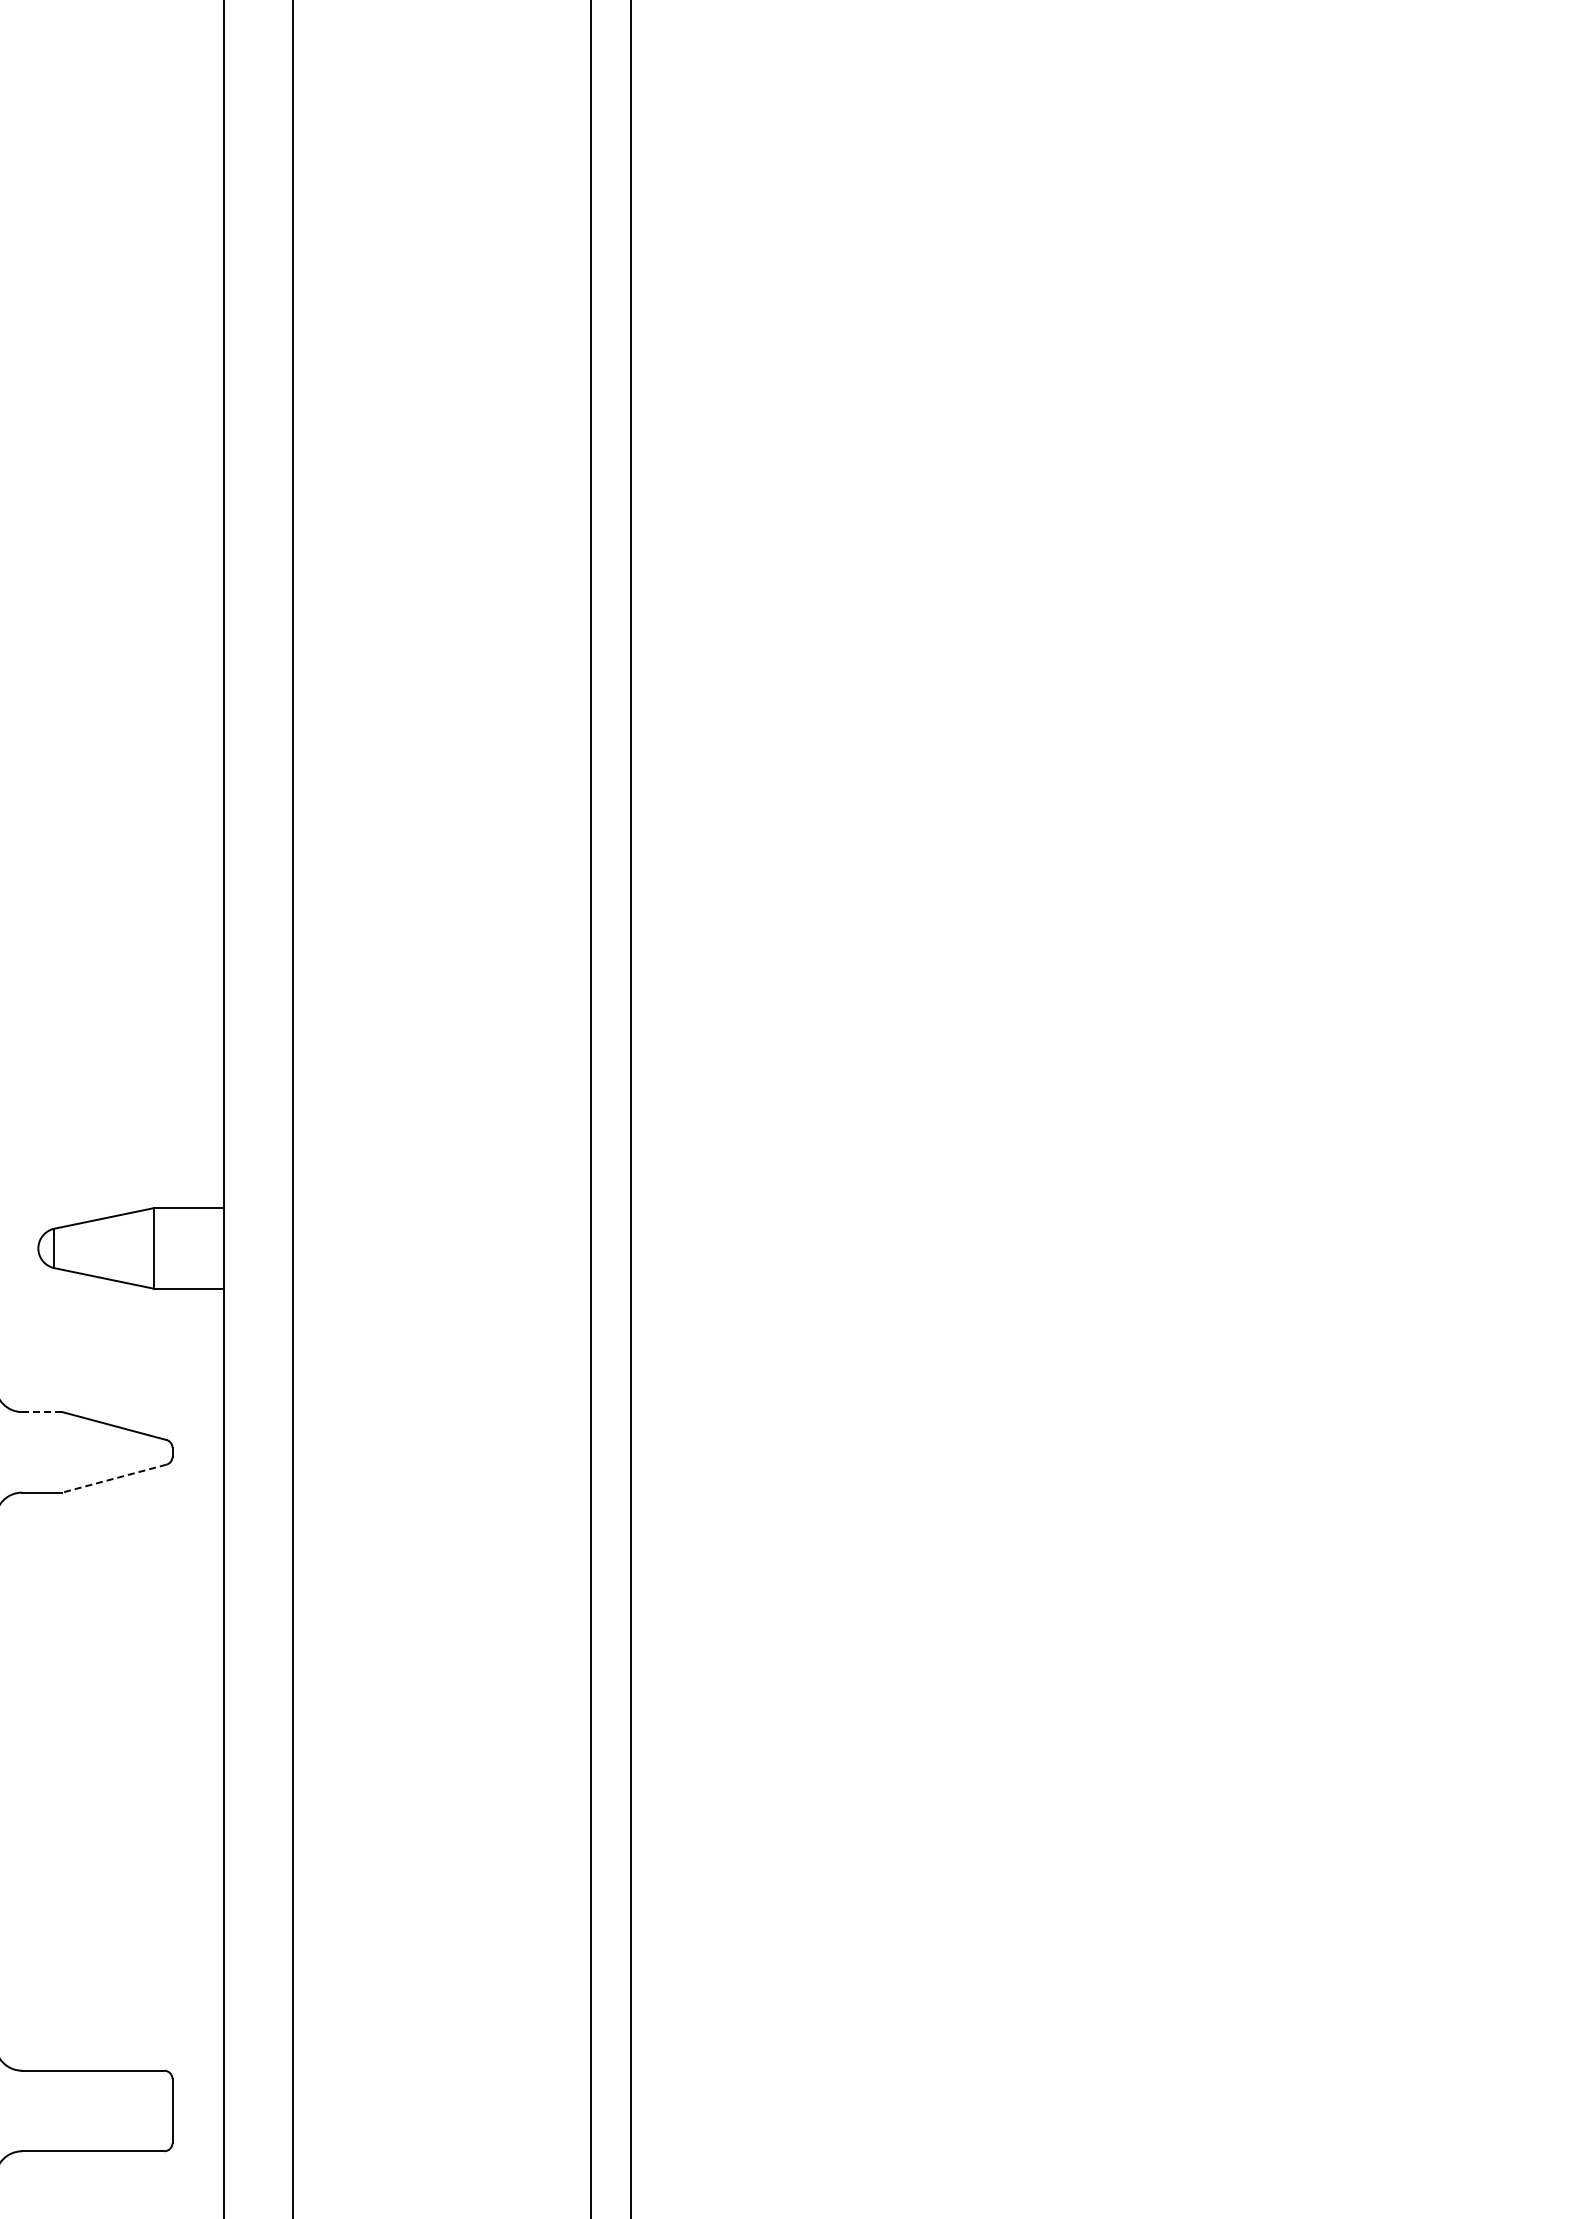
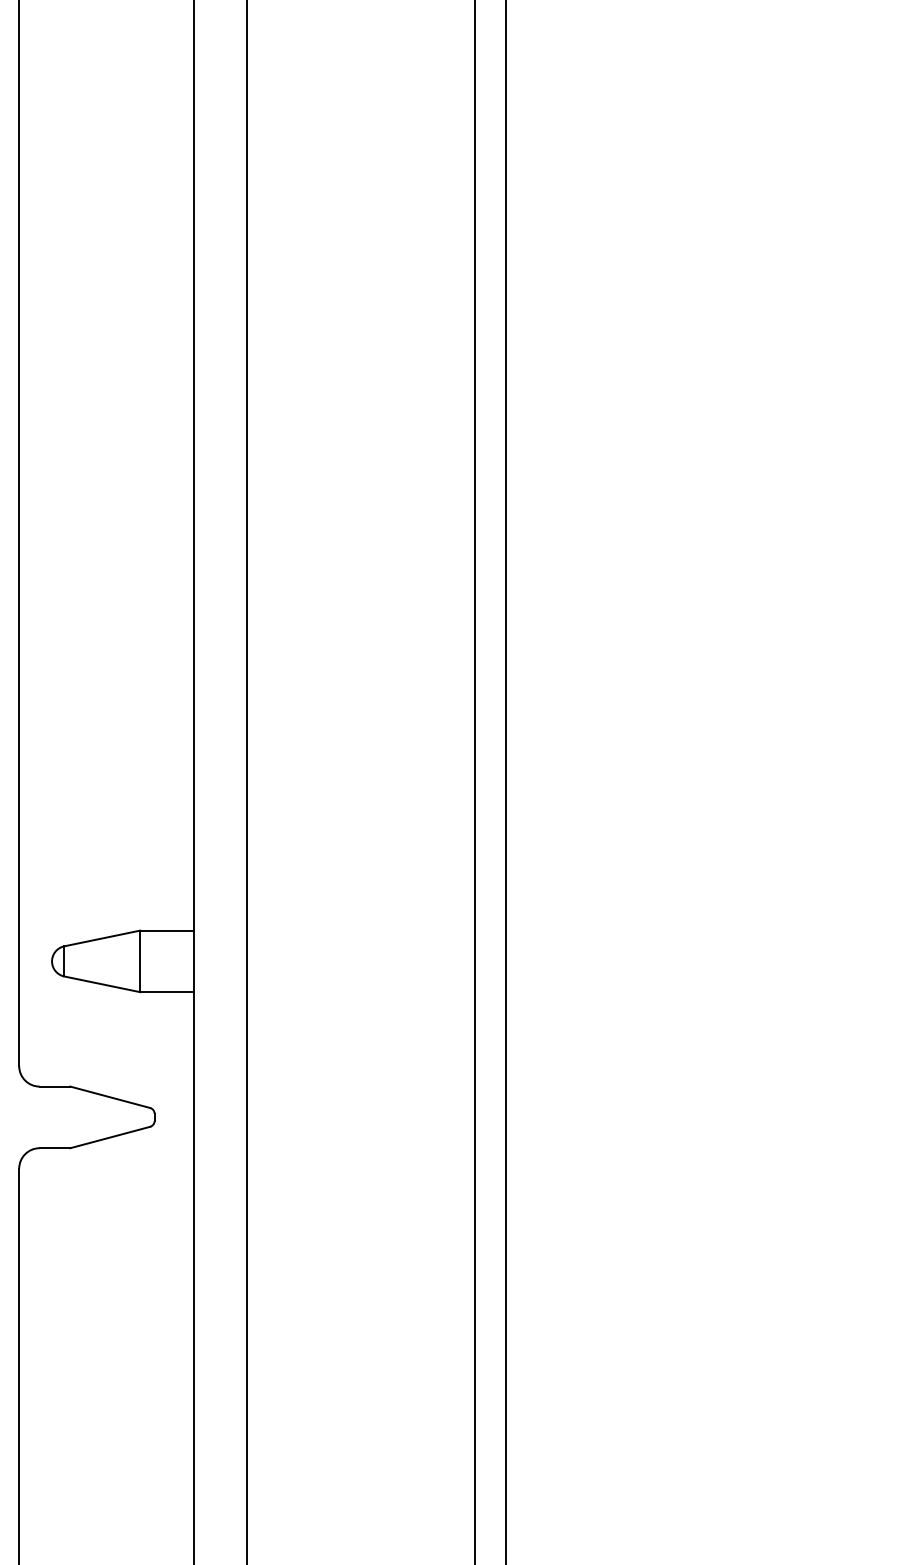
line: (42, 1412) -> (55, 1086), dashed -> solid
line: (114, 1478) -> (110, 1137), dashed -> solid

